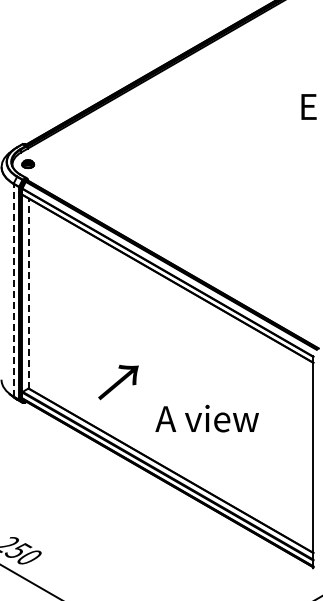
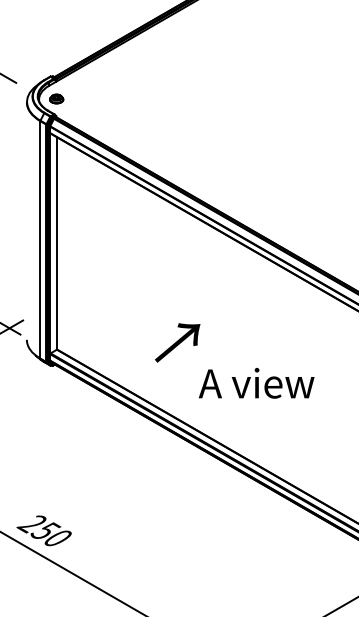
line: (13, 289) -> (40, 239), dashed -> solid
line: (28, 293) -> (57, 243), dashed -> solid
text: (118, 382) -> (177, 342), moved

